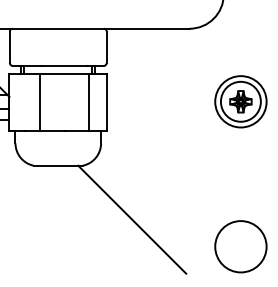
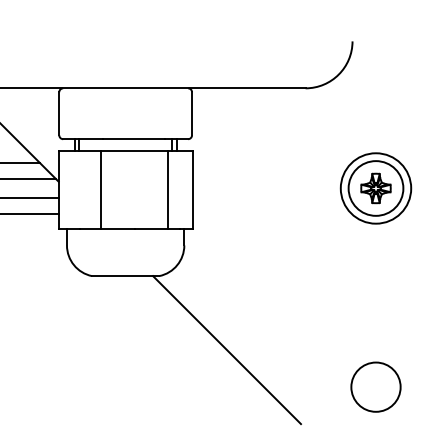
circle: (240, 246) -> (375, 386), size x0.7

